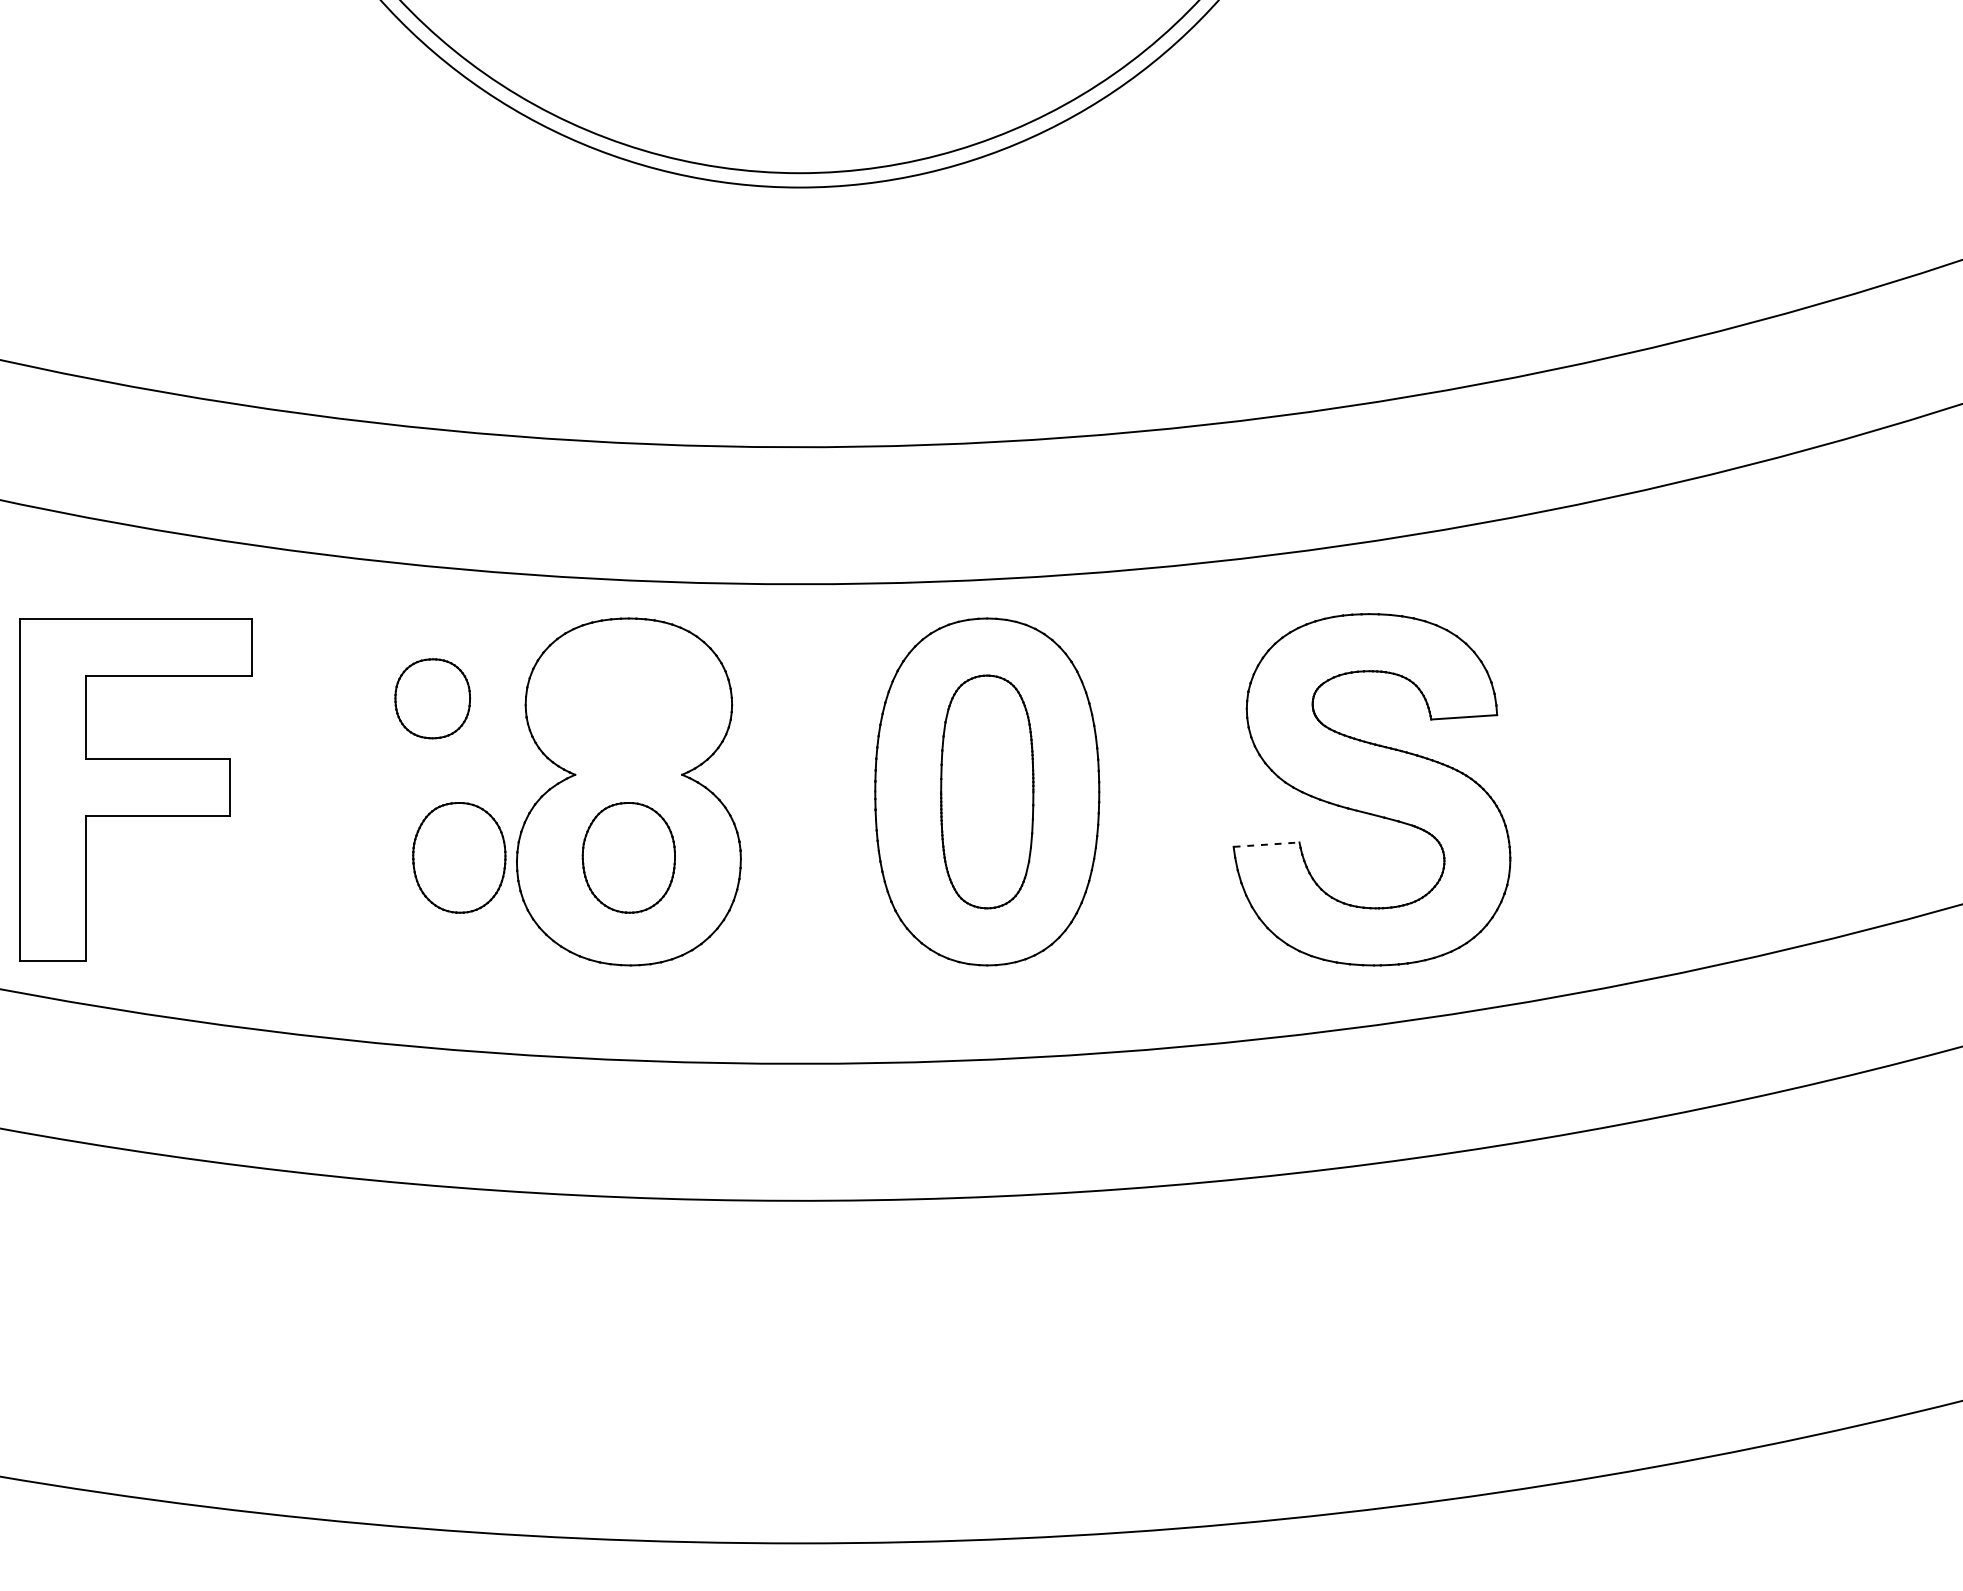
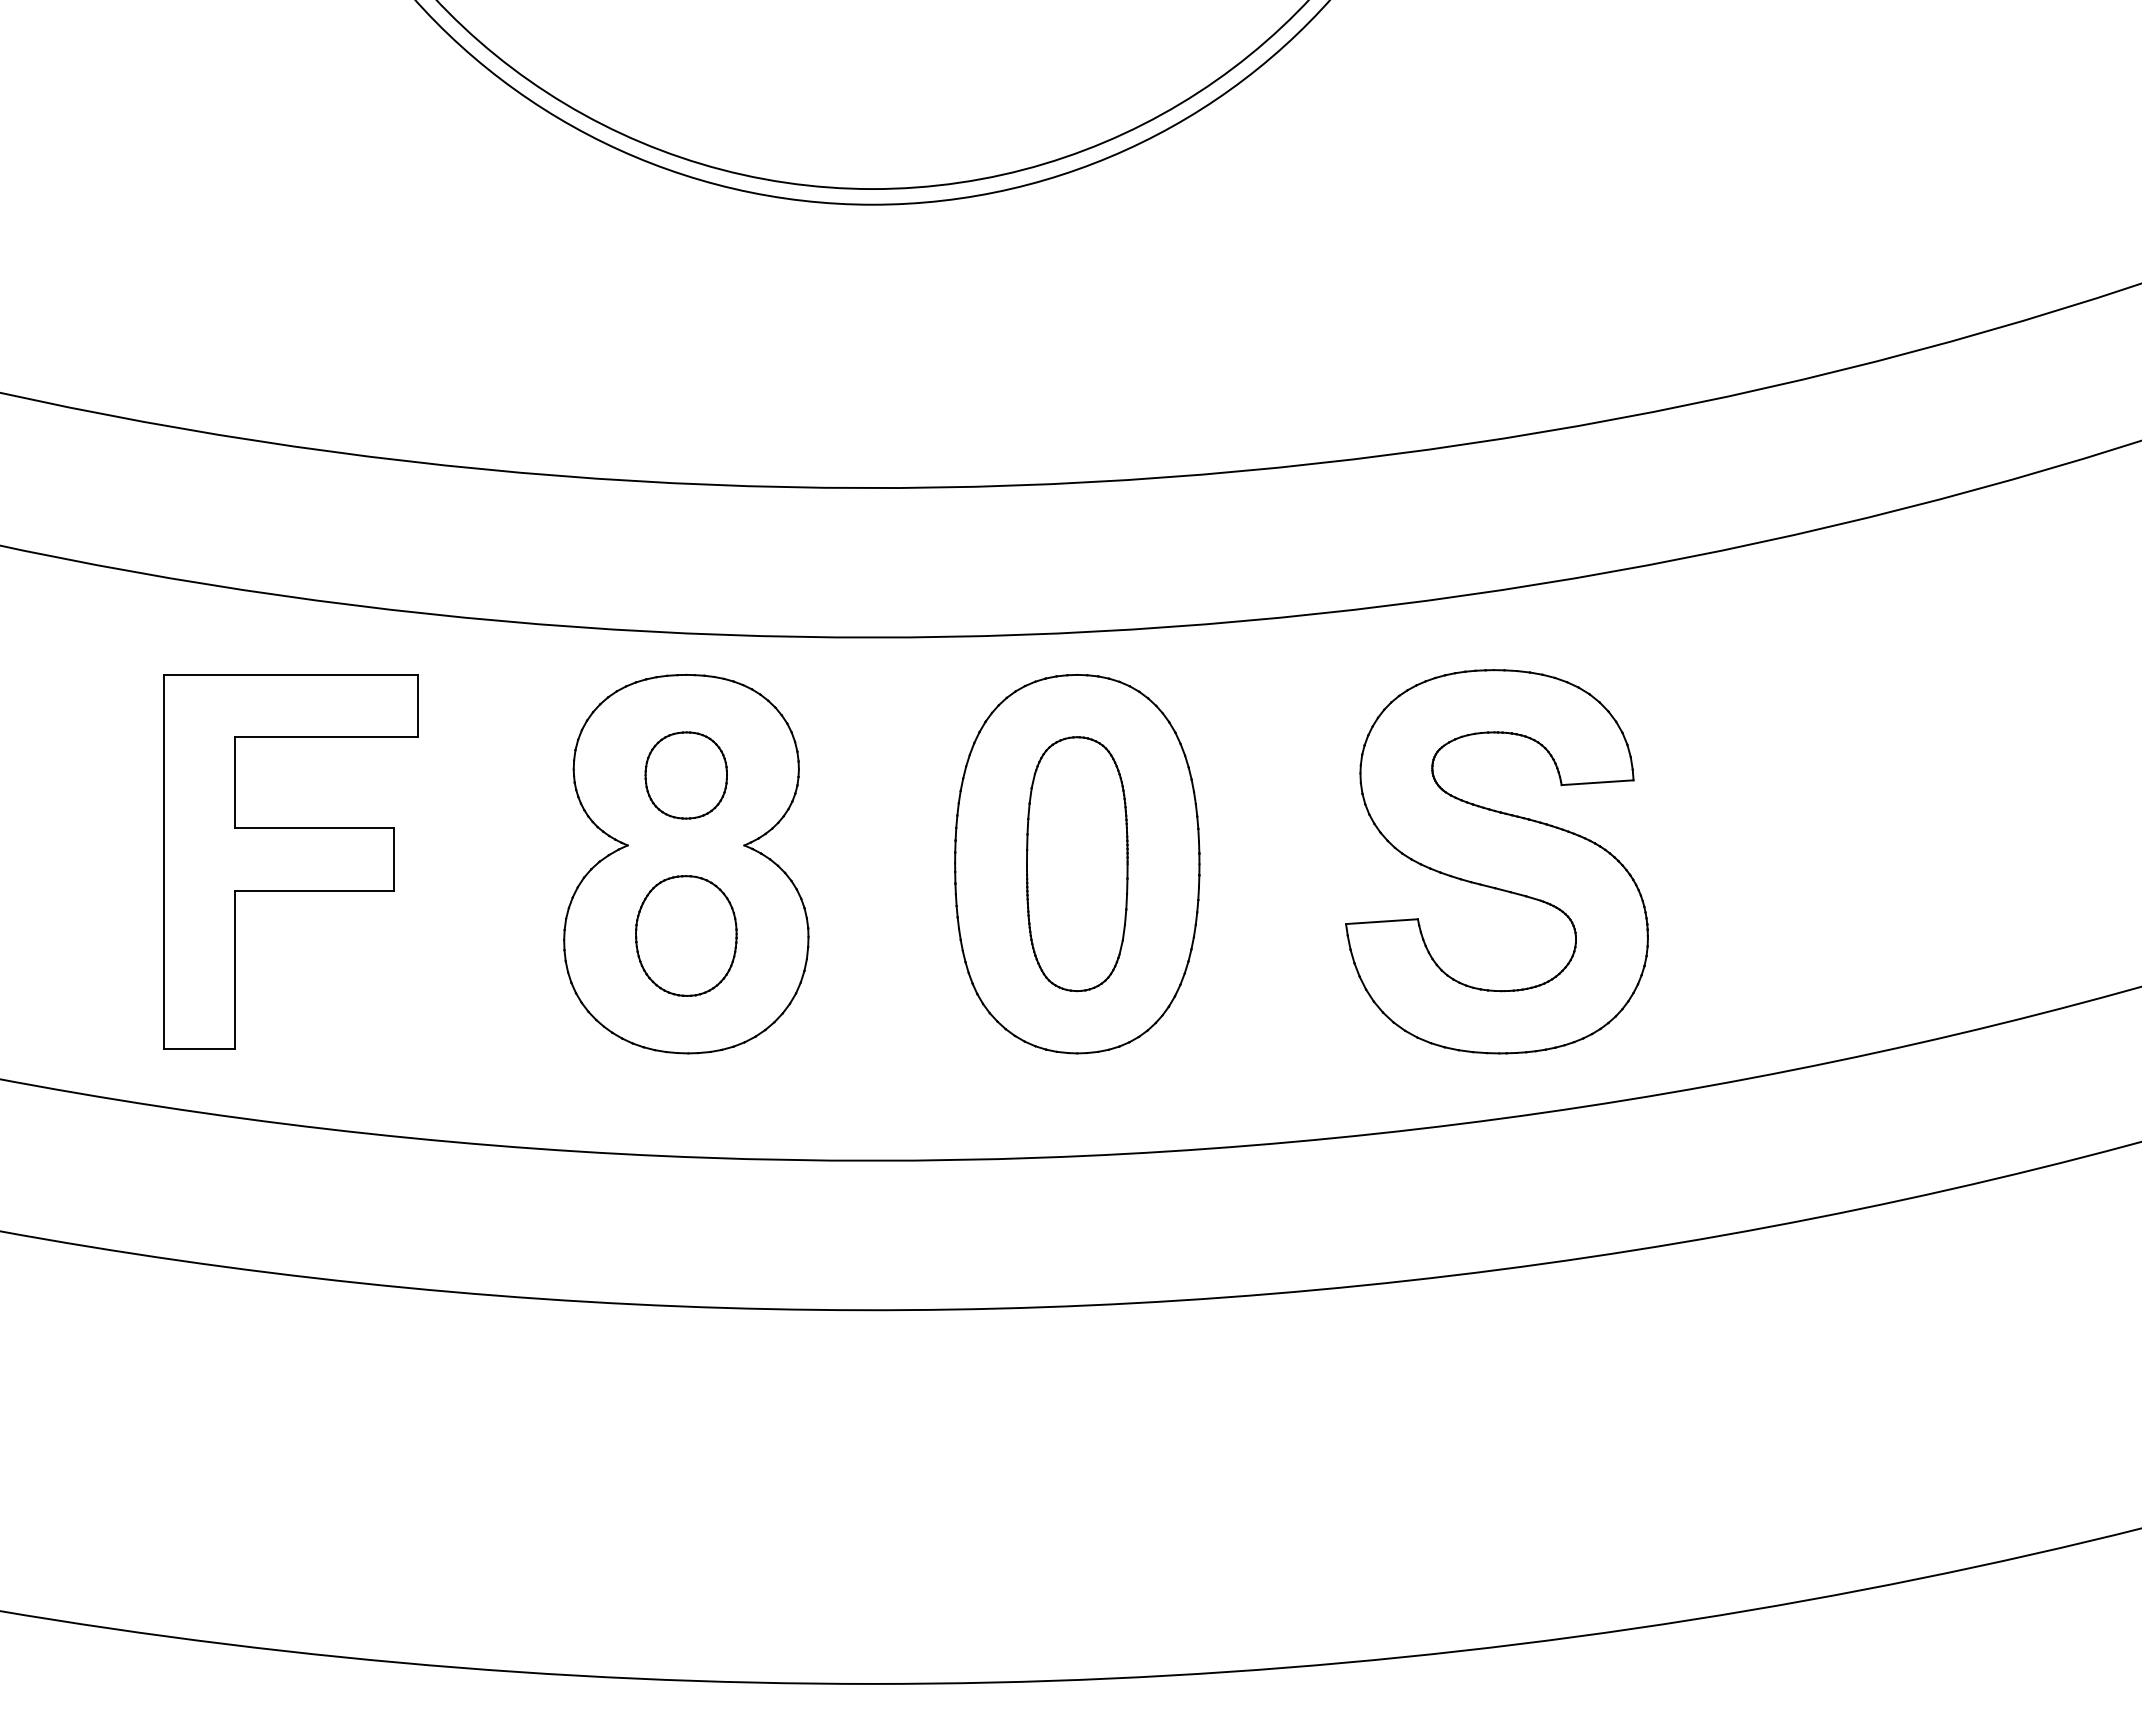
part: (431, 698) -> (685, 775), moved
part: (135, 789) -> (290, 861), moved
line: (1267, 844) -> (1382, 921), dashed -> solid
part: (459, 857) -> (501, 935), removed

